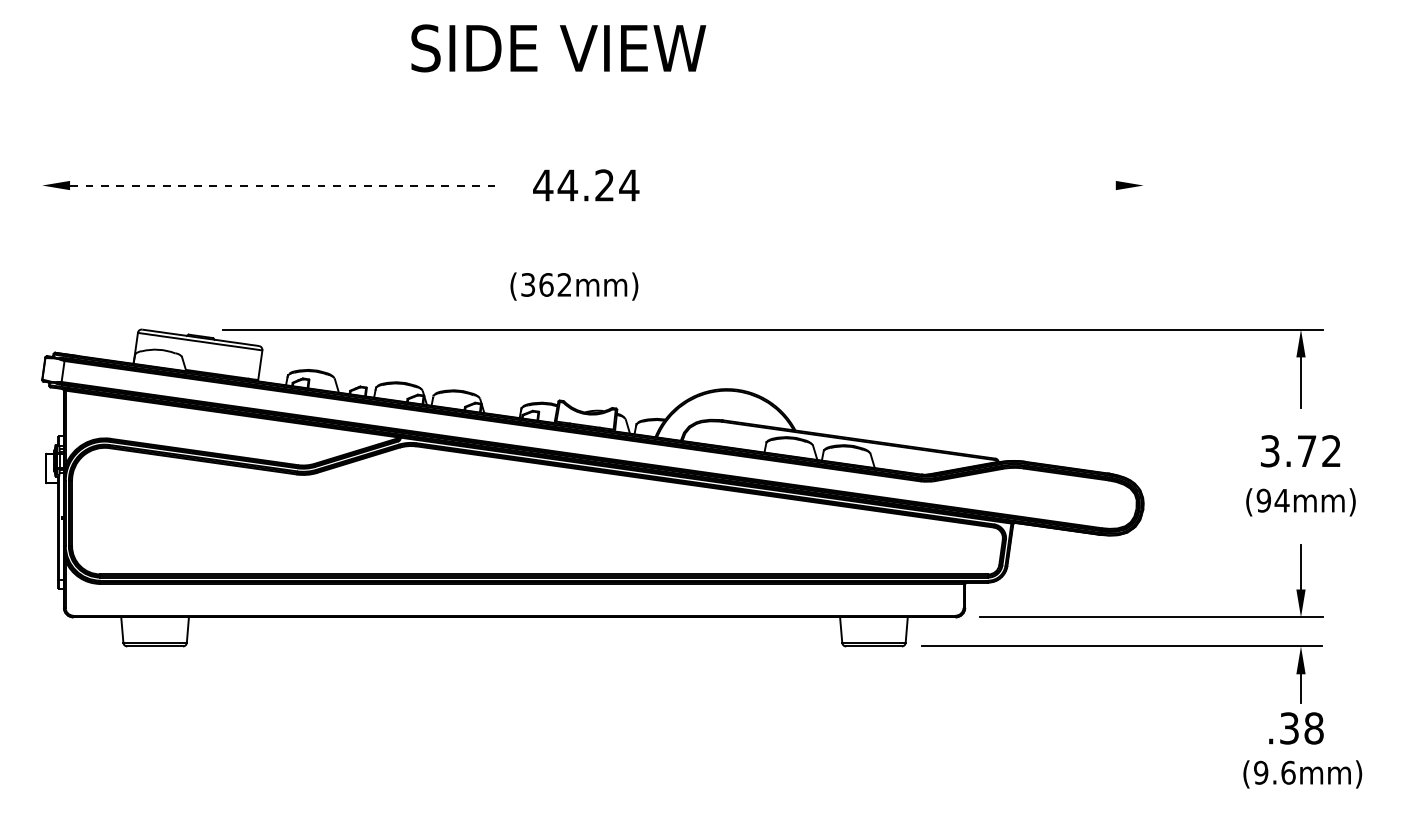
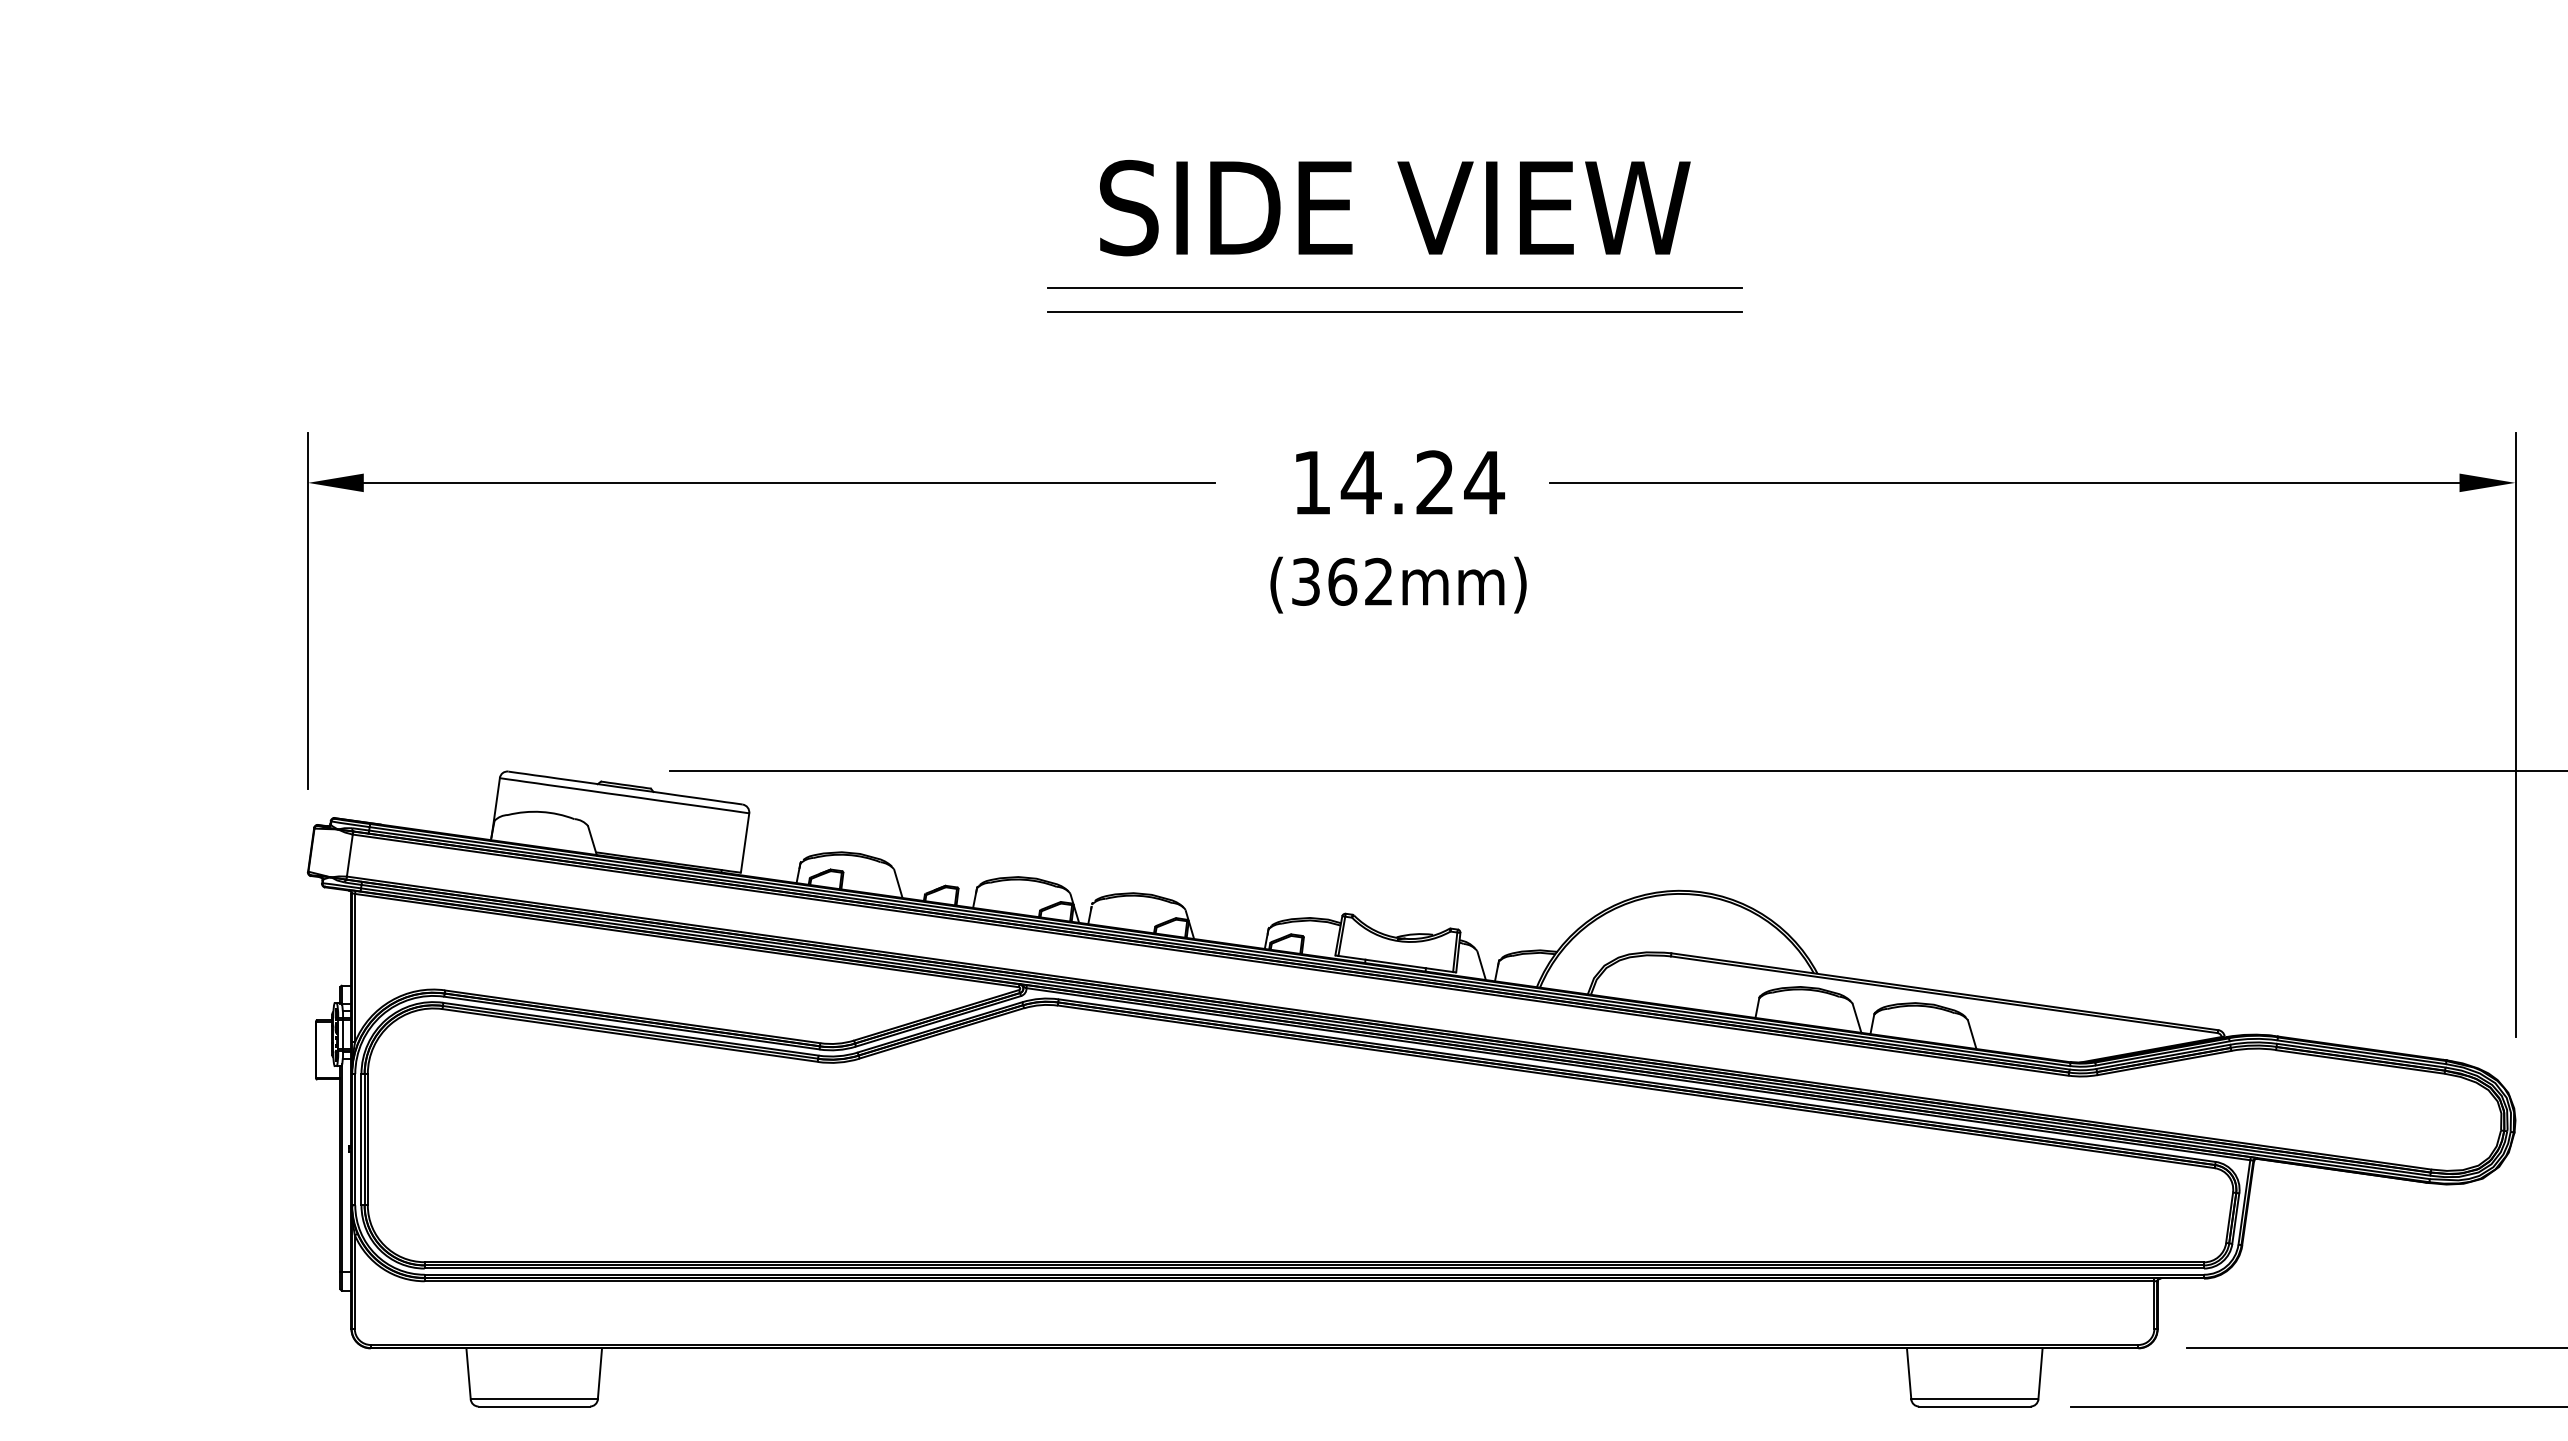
text: (558, 48) -> (1394, 208), moved
line: (584, 88) -> (1394, 288), added
line: (584, 100) -> (1394, 312), added
line: (282, 185) -> (789, 482), dashed -> solid
text: (543, 185) -> (1312, 482), 44.24 -> 14.24
line: (888, 185) -> (2003, 482), added
line: (42, 249) -> (308, 611), added
text: (574, 286) -> (1398, 584), moved
line: (1143, 310) -> (2514, 733), added

